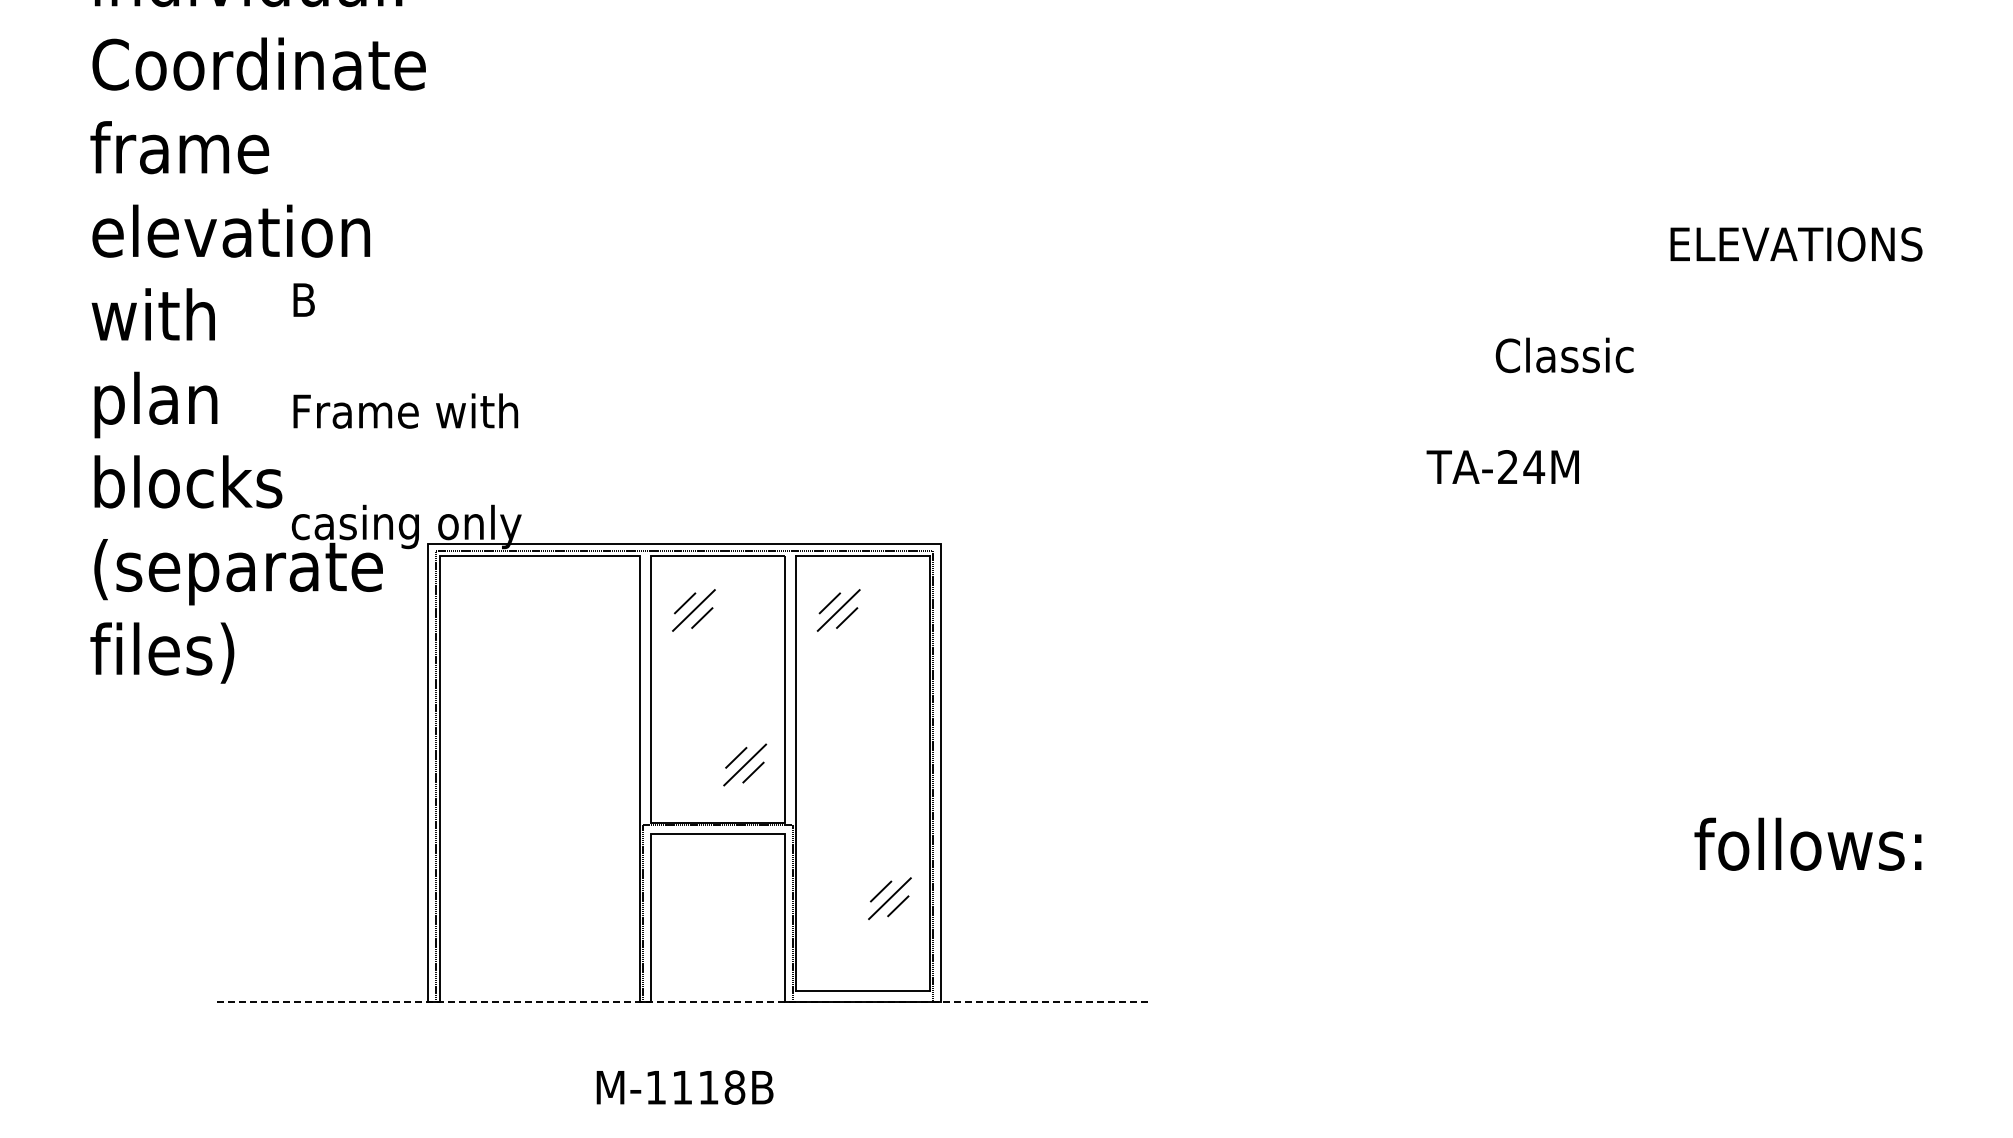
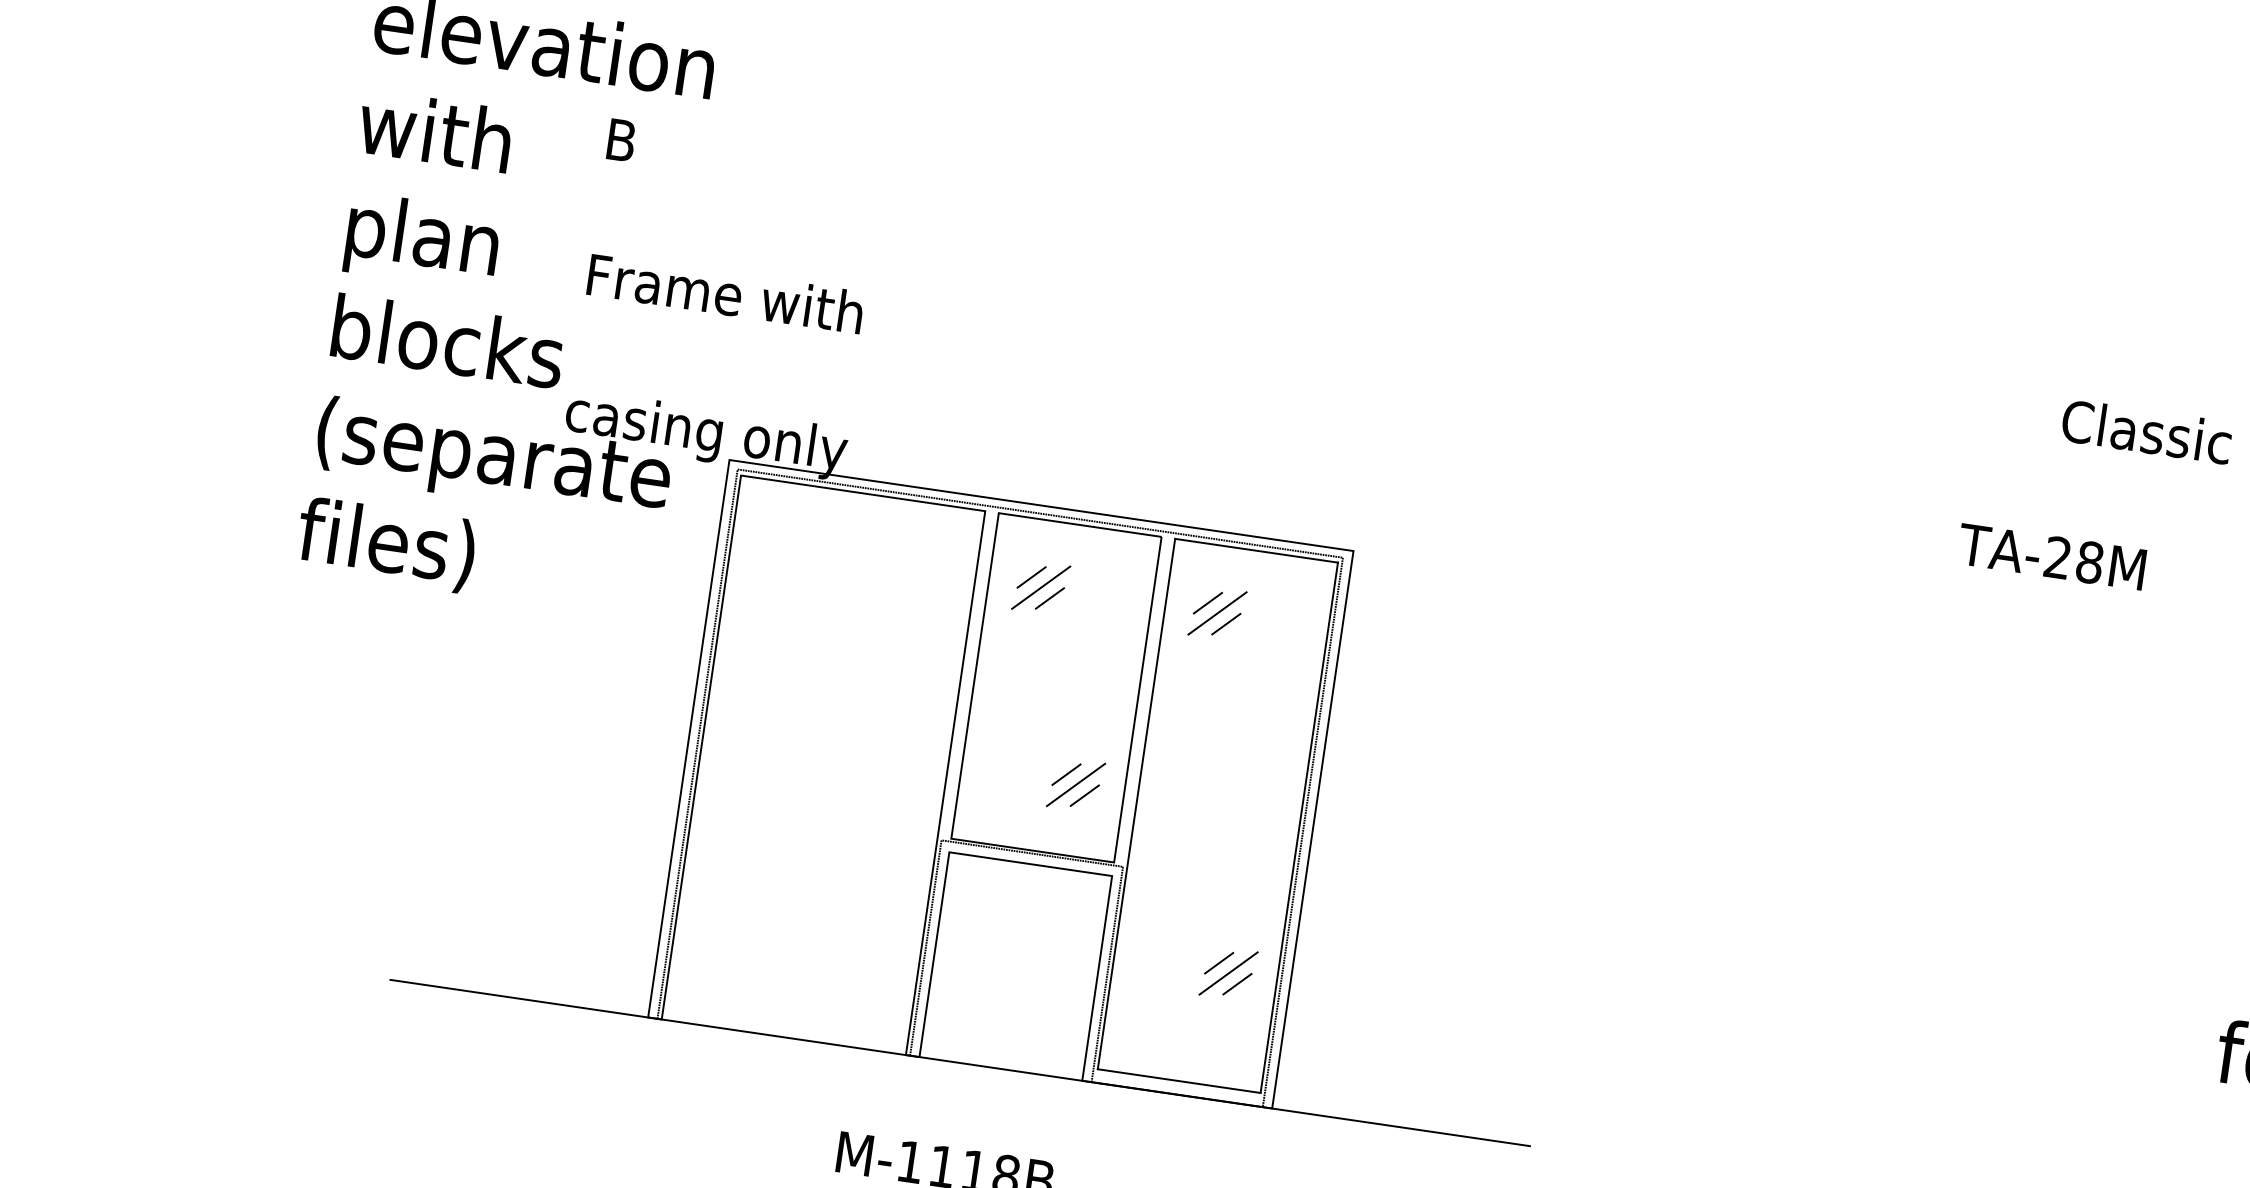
text: (1534, 467) -> (2090, 562), TA-24M -> TA-28M
line: (684, 1002) -> (960, 1063), dashed -> solid

